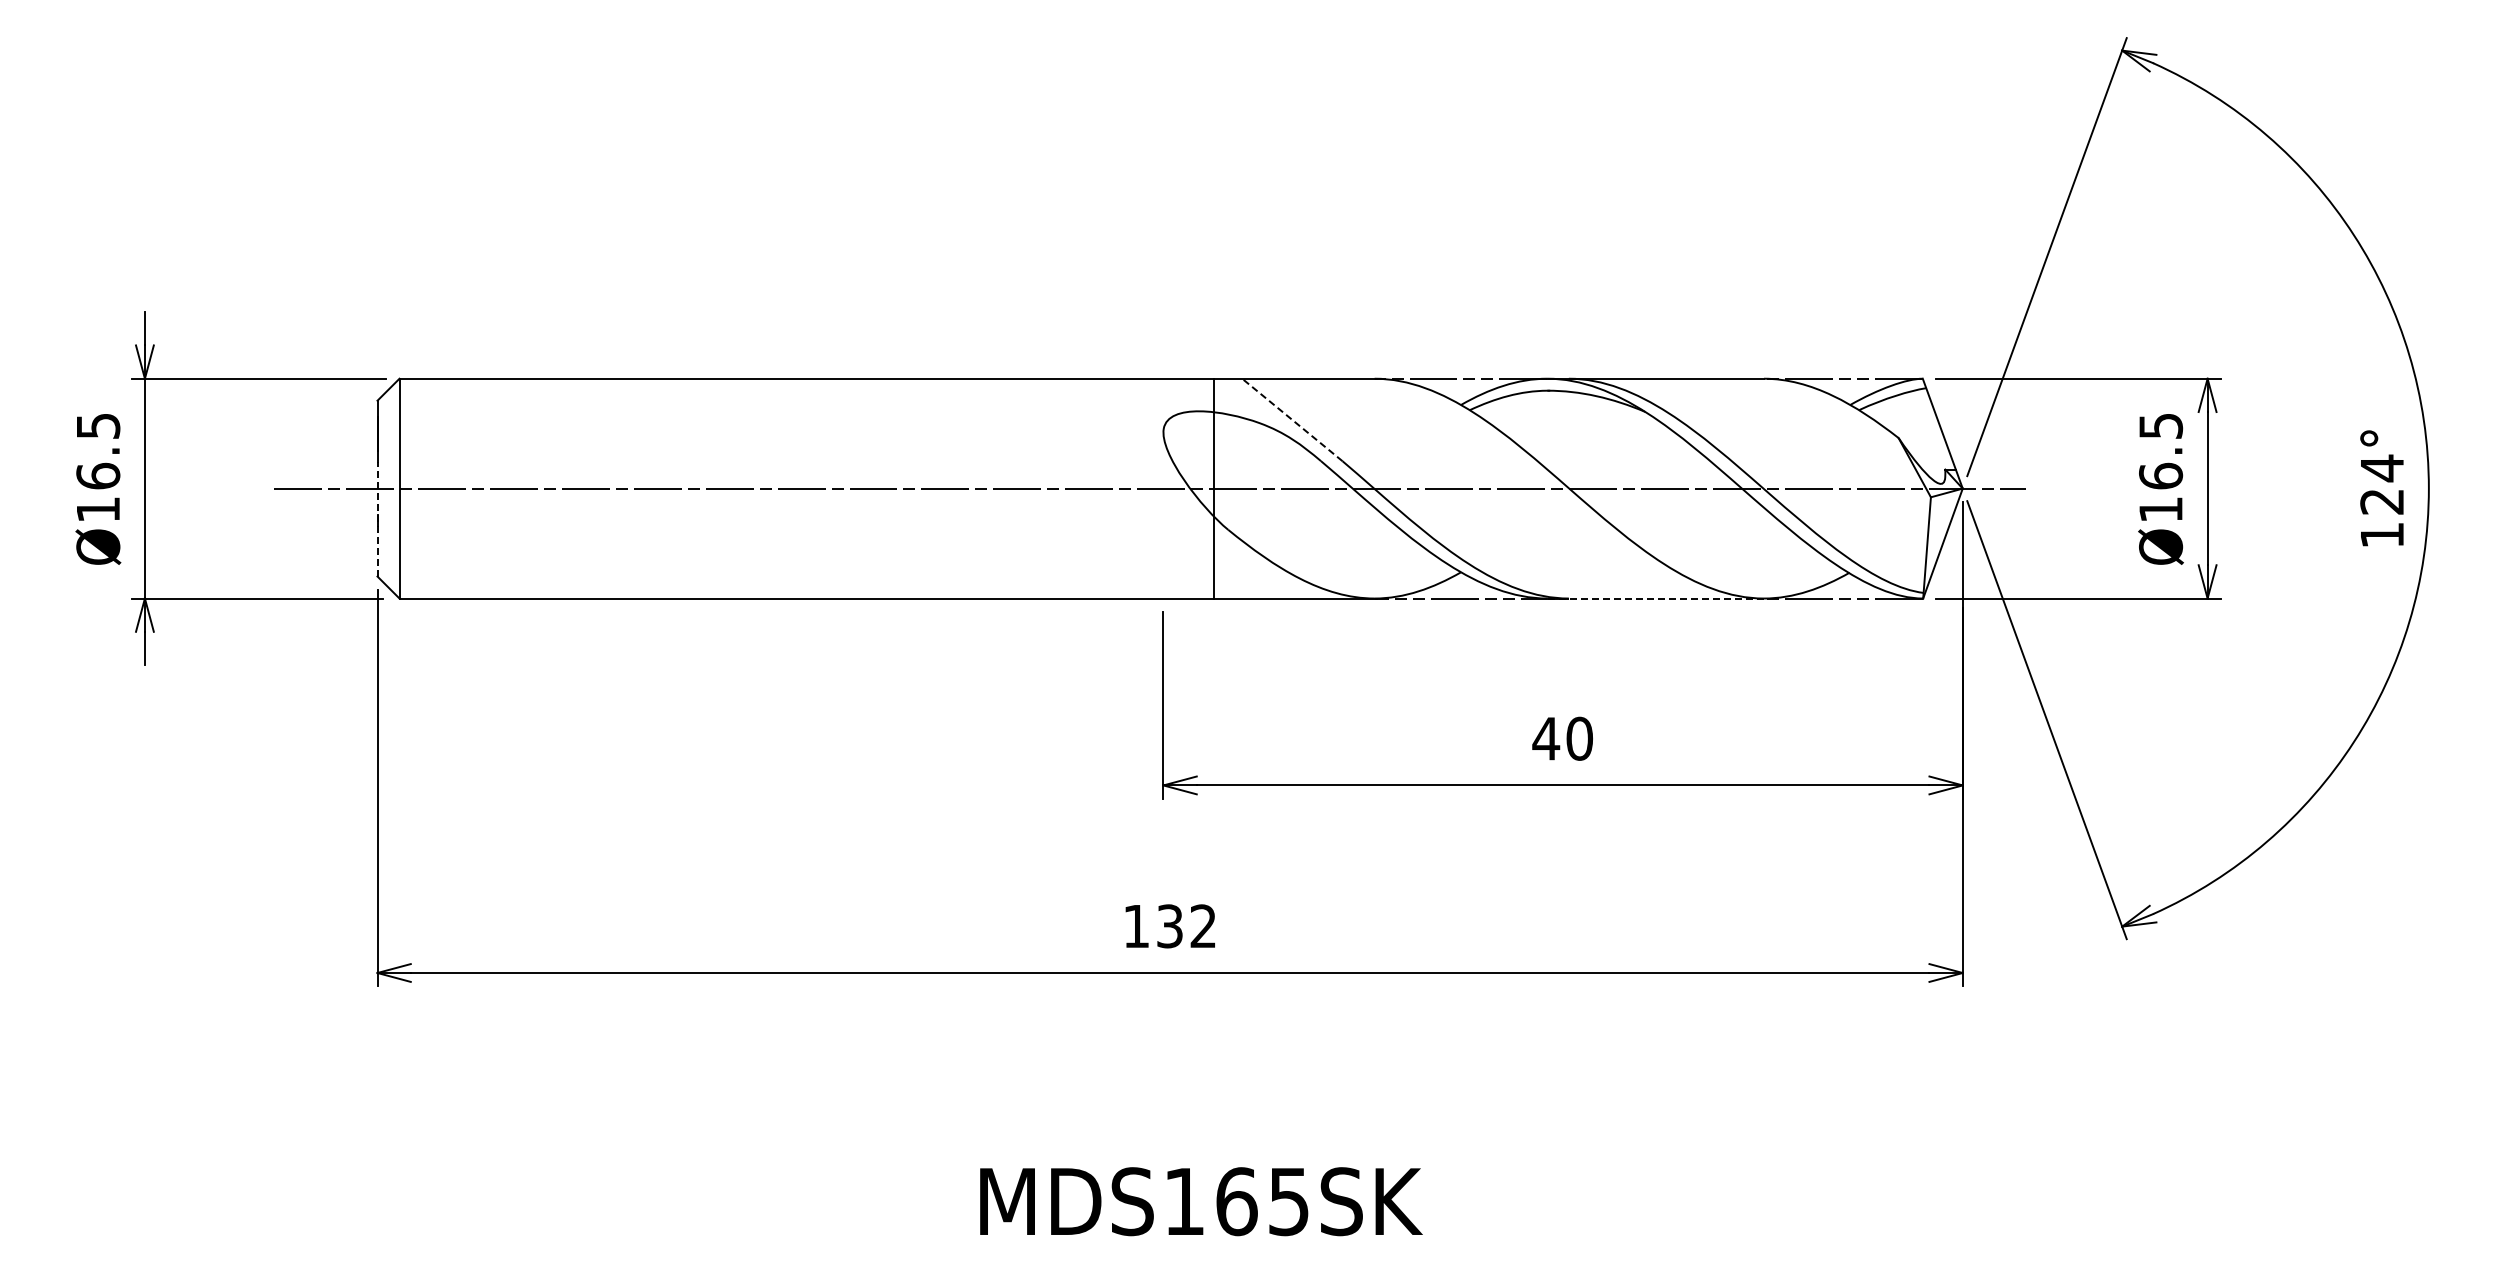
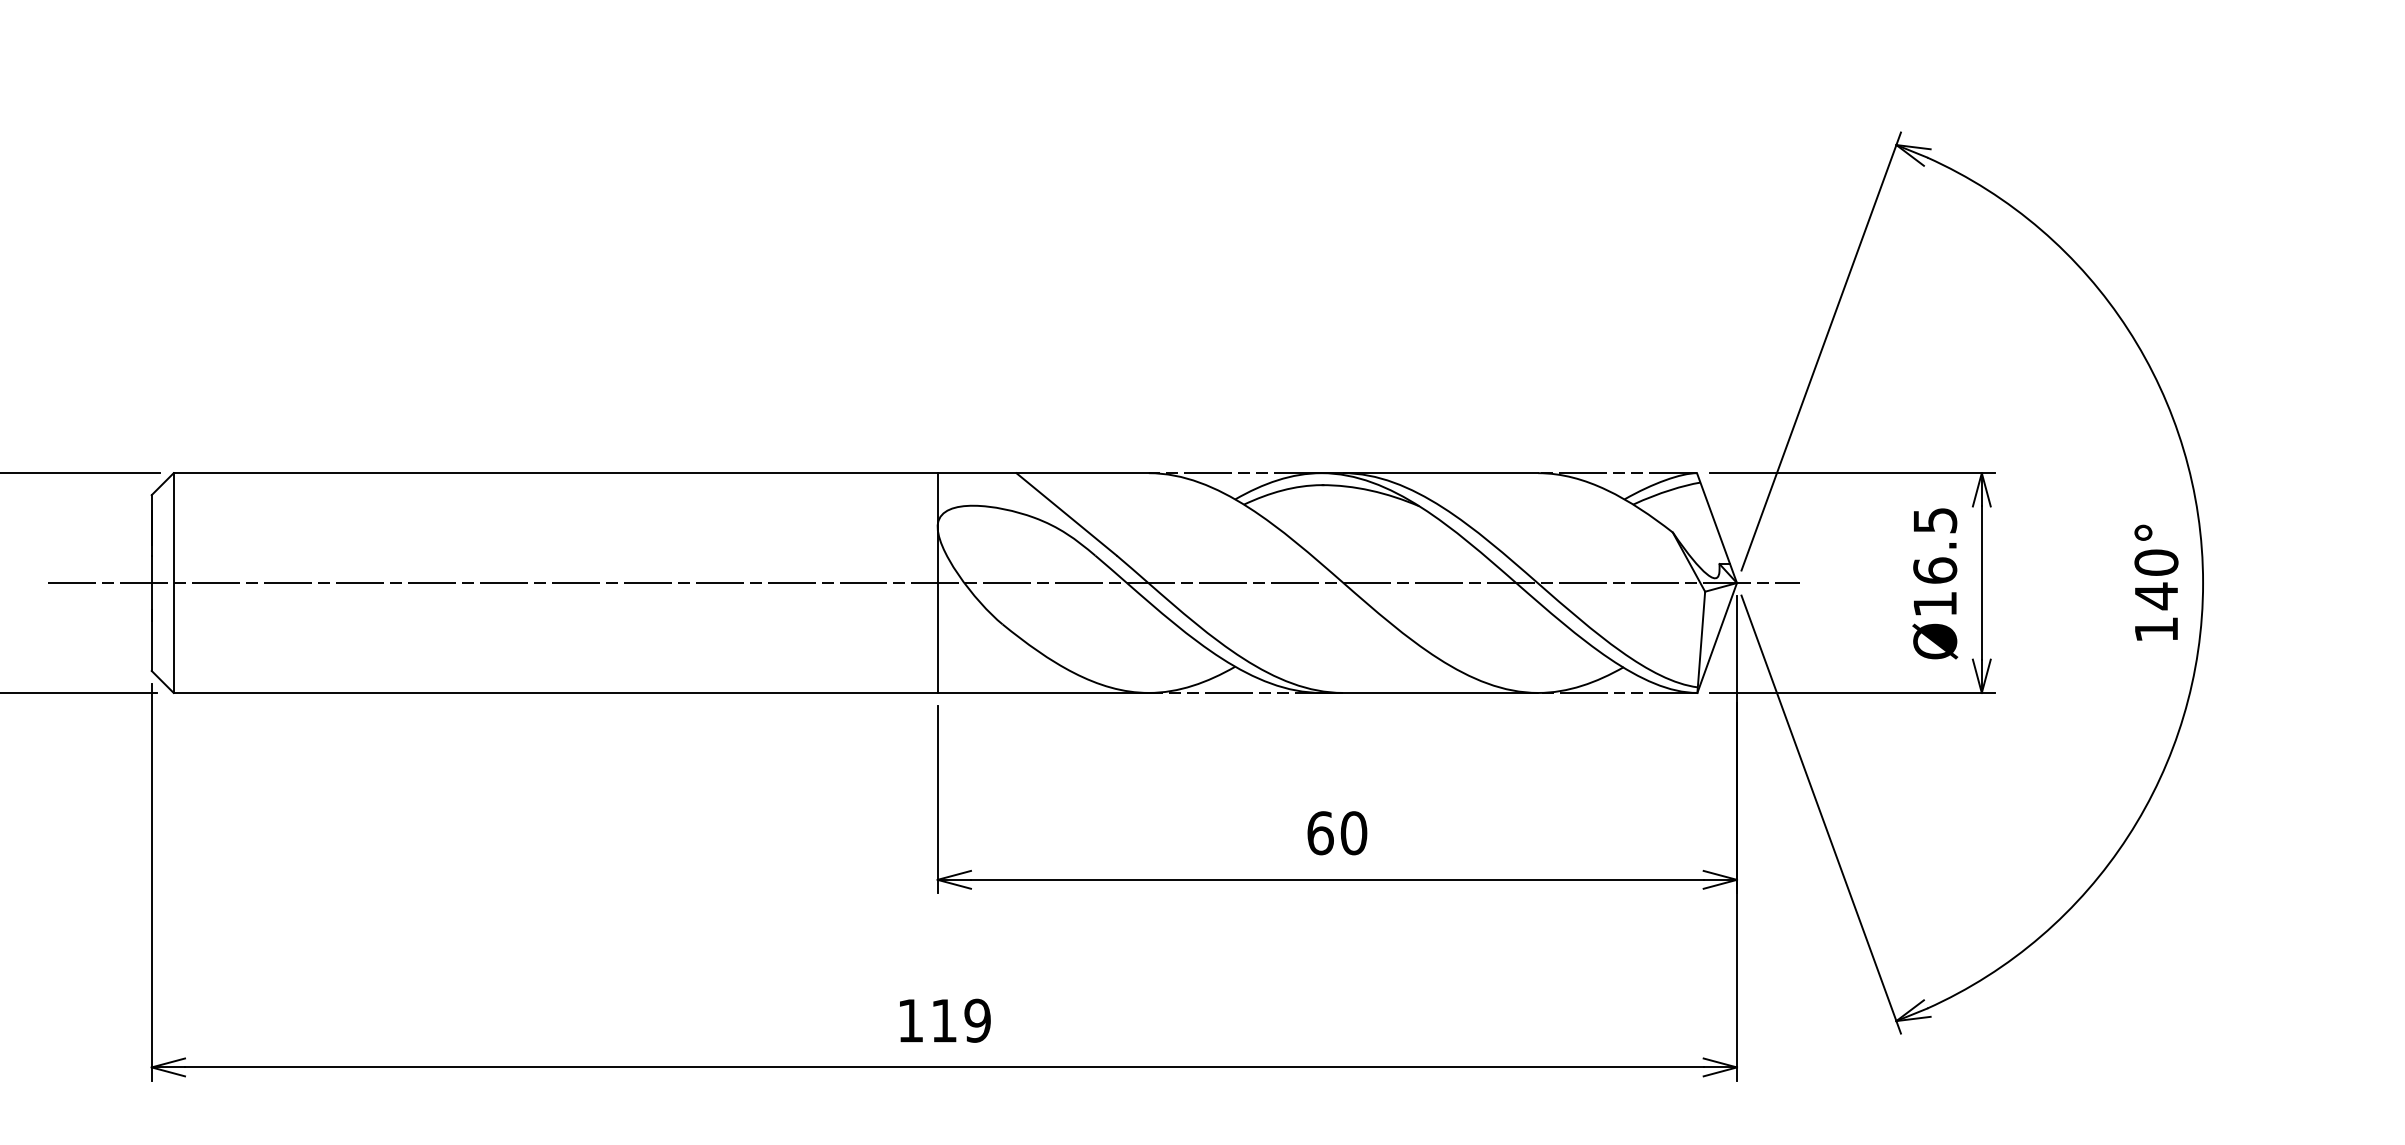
line: (1292, 419) -> (1066, 513), dashed -> solid
text: (2382, 484) -> (2156, 578), 124° -> 140°
line: (1214, 488) -> (937, 582), moved
line: (377, 518) -> (151, 612), dashed -> solid
line: (1655, 598) -> (1429, 692), dashed -> solid
text: (1546, 738) -> (1320, 832), 40 -> 60
text: (1186, 926) -> (960, 1020), 132 -> 119

